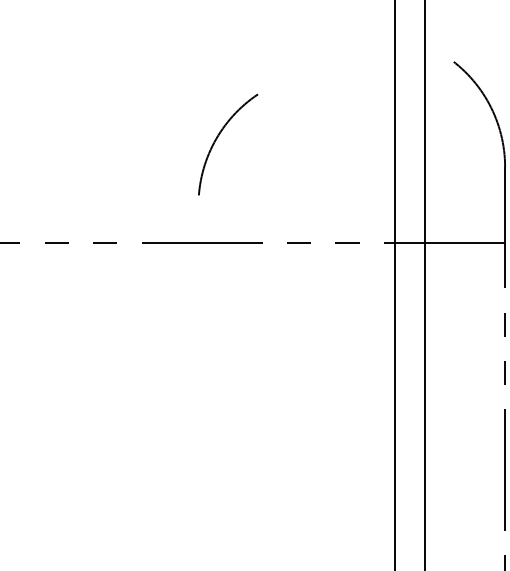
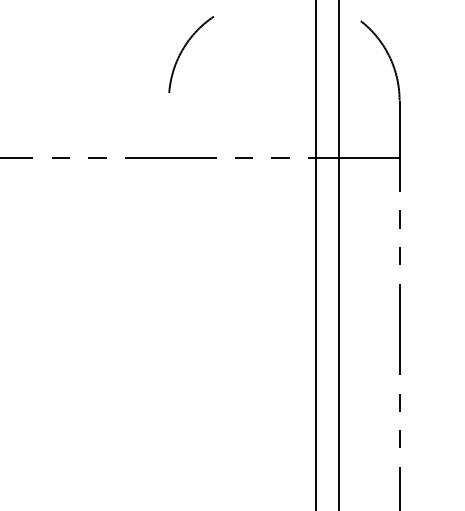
arc: (217, 139) -> (183, 50), moved

